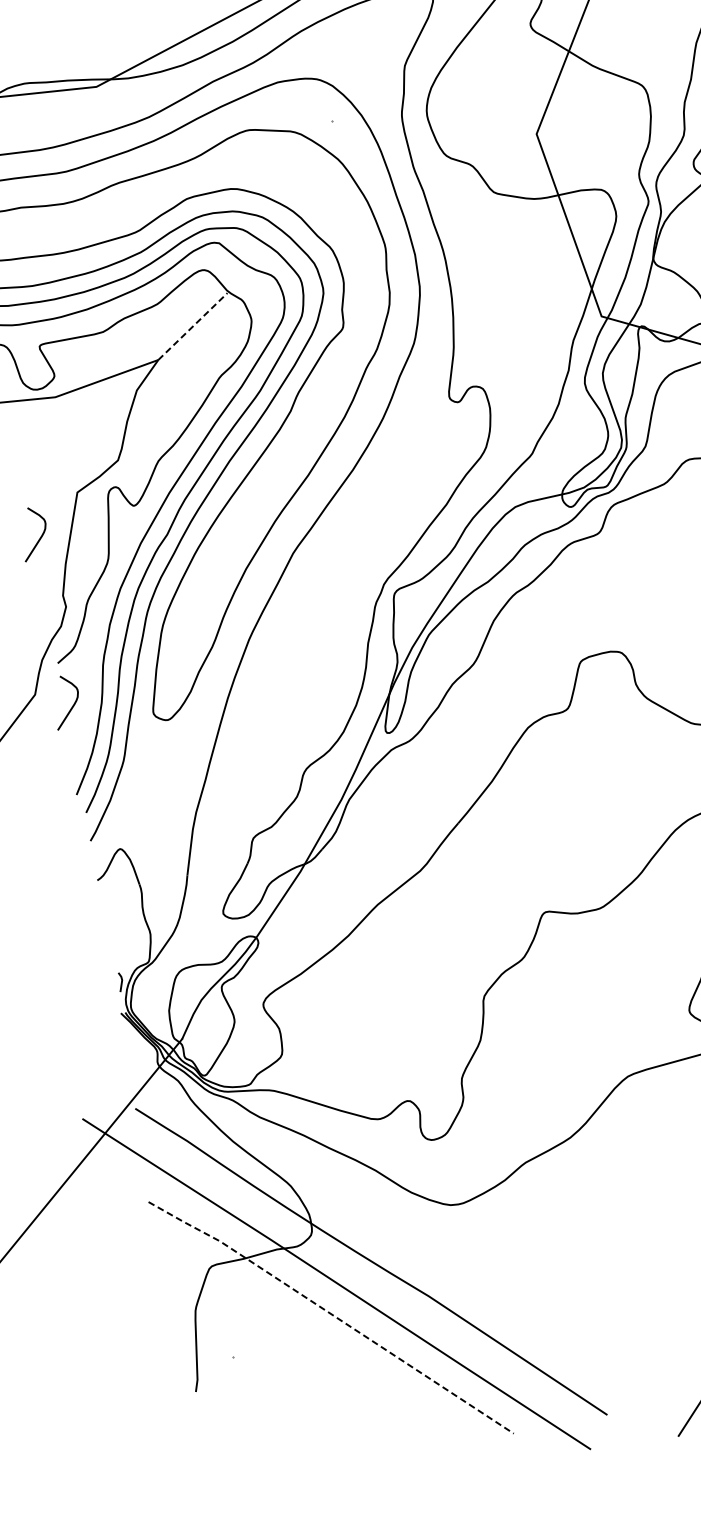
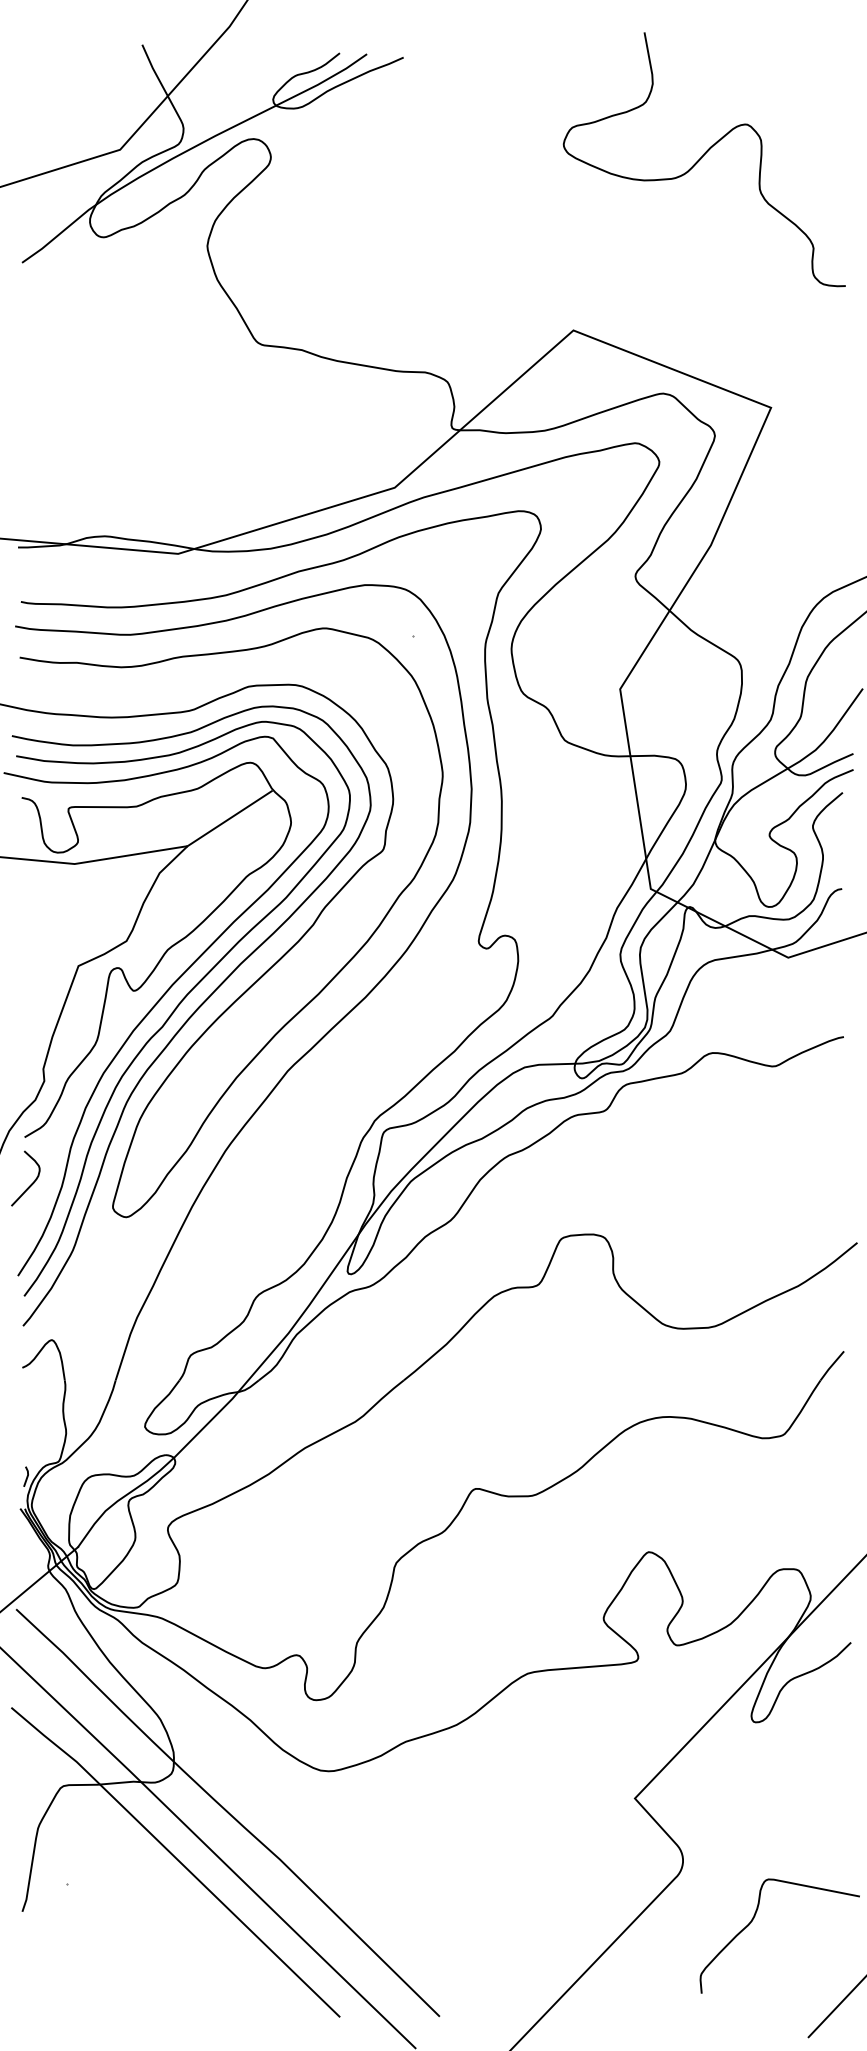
line: (193, 326) -> (230, 818), dashed -> solid
curve: (40, 537) -> (31, 1004), removed
line: (332, 1314) -> (177, 1859), dashed -> solid

